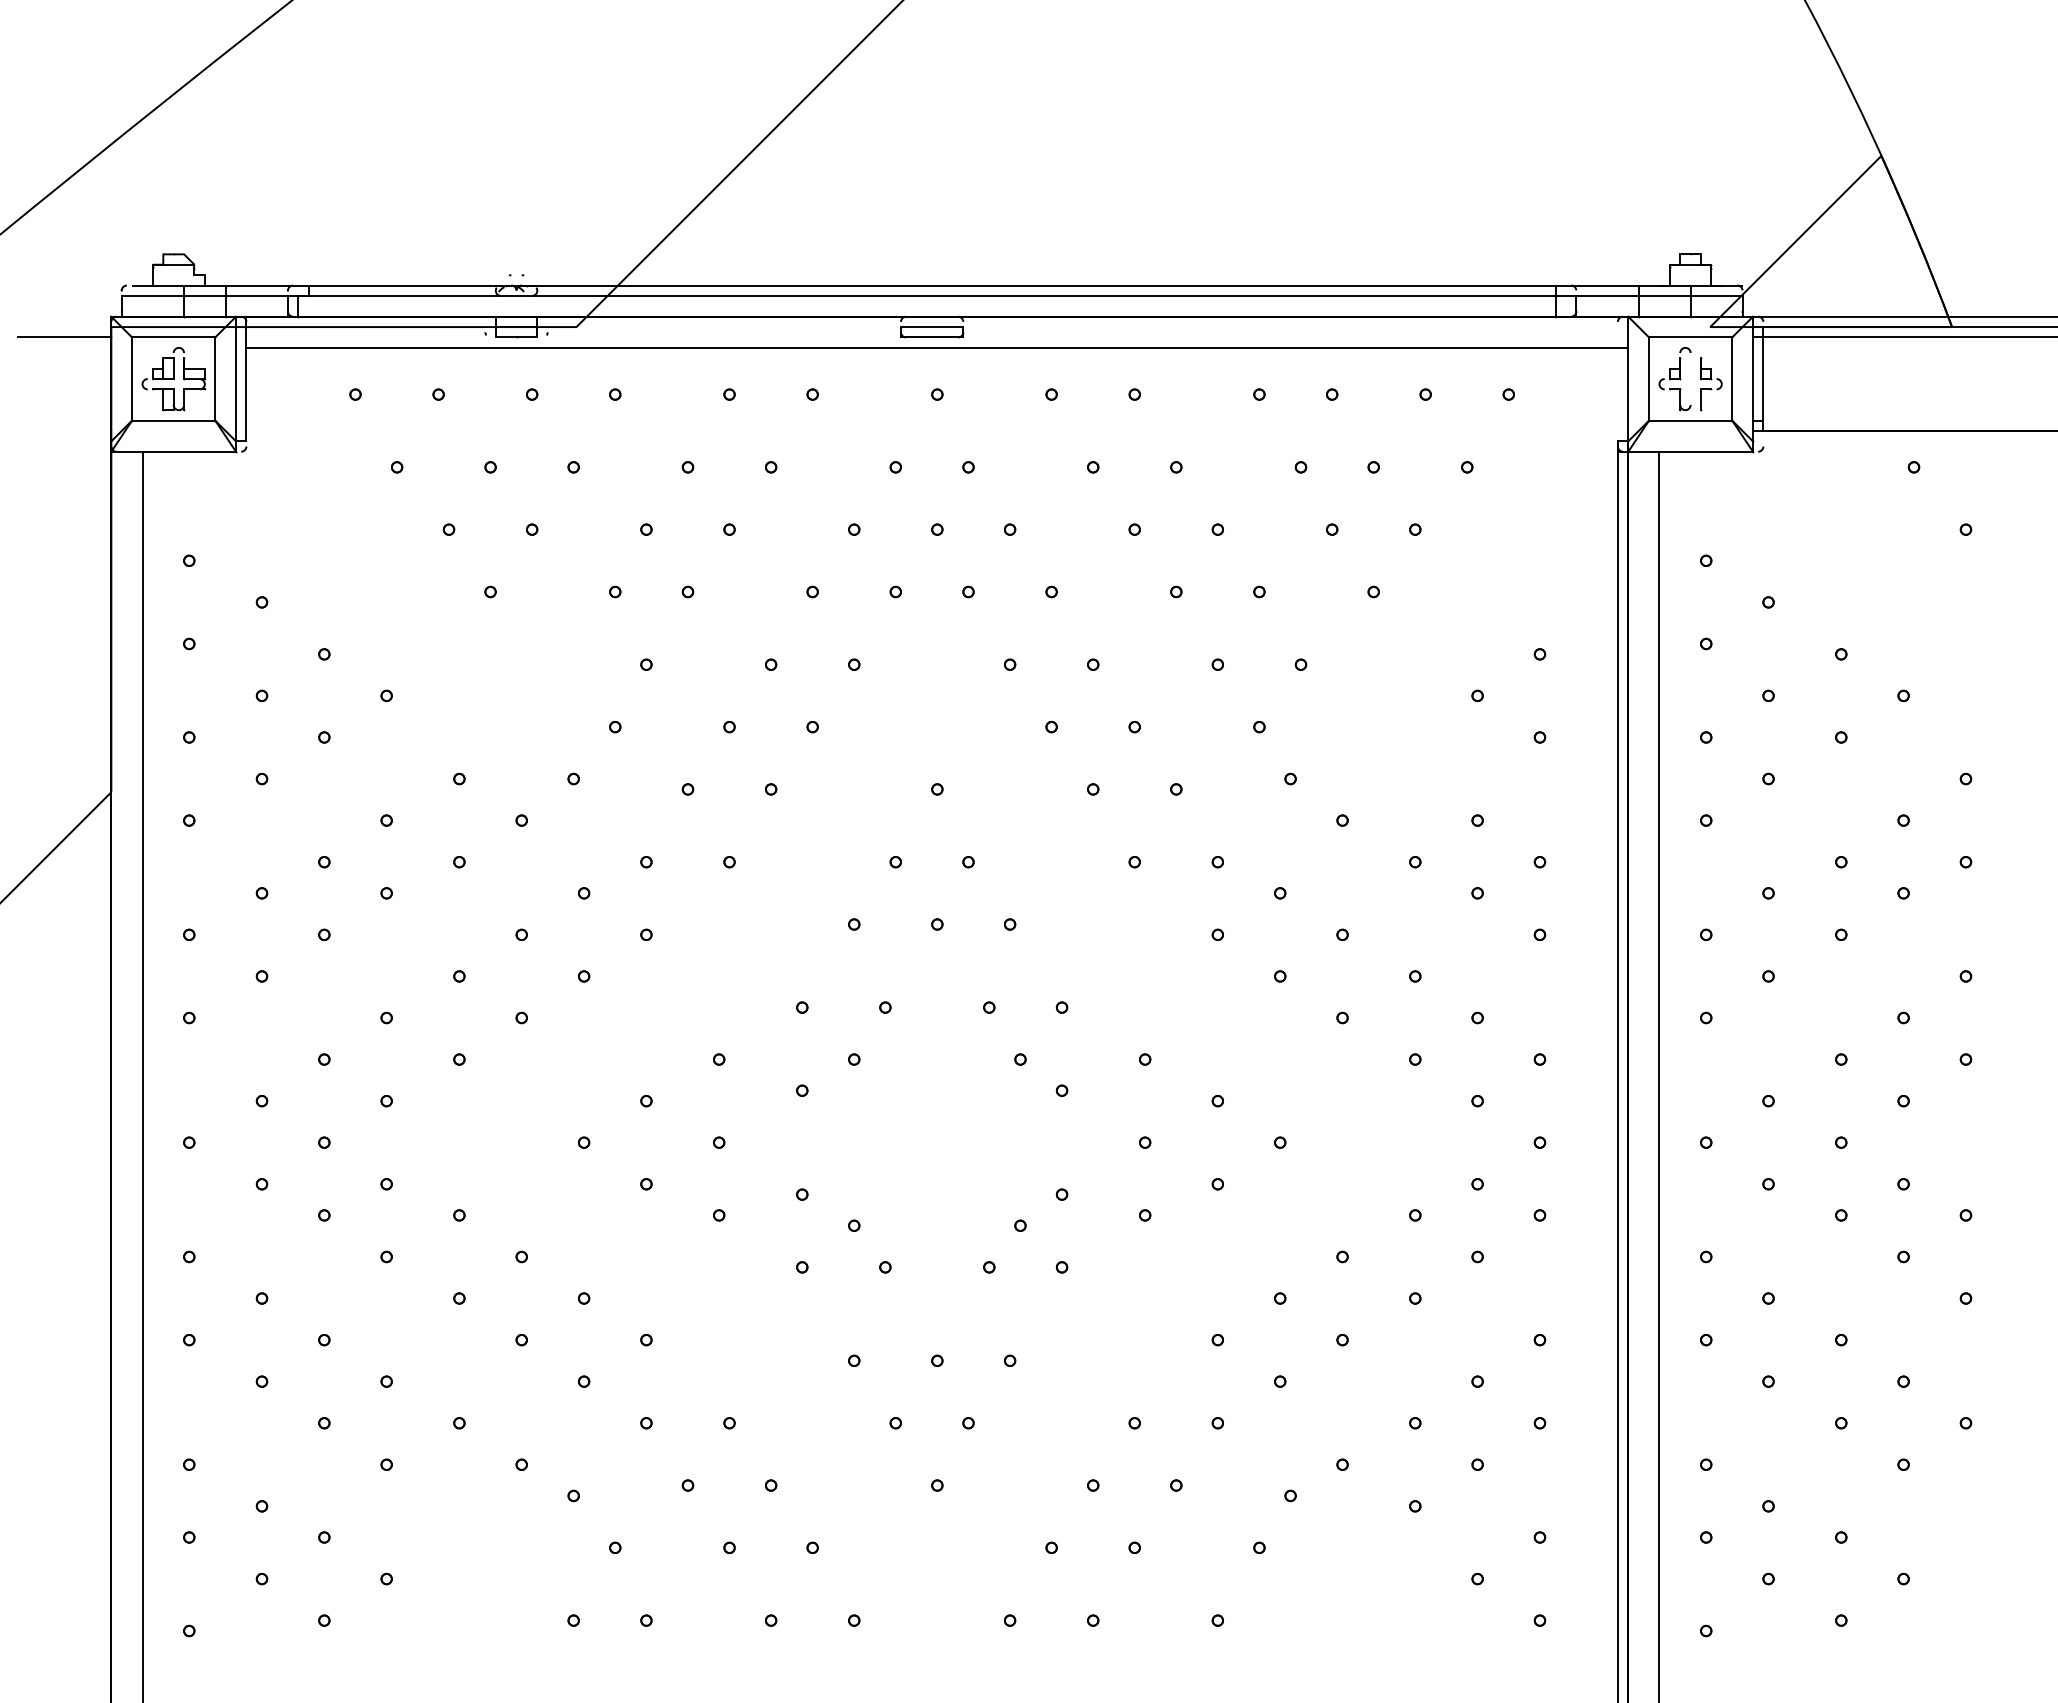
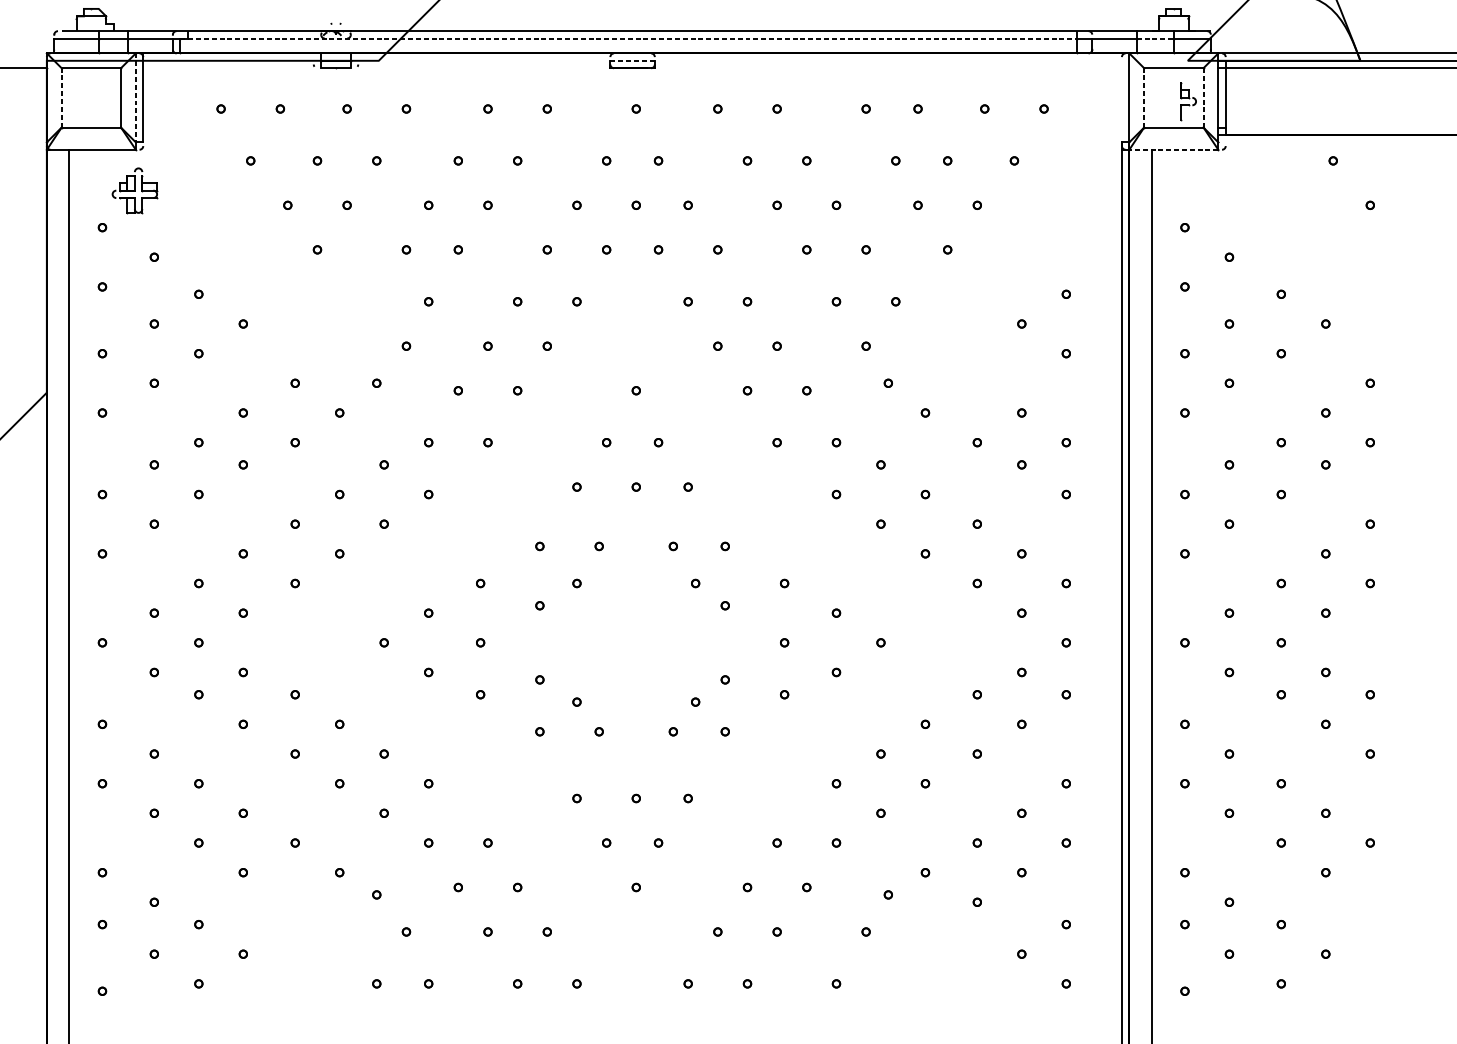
line: (926, 295) -> (628, 38), solid -> dashed
line: (1664, 295) -> (1155, 38), solid -> dashed
line: (932, 327) -> (632, 61), solid -> dashed
line: (937, 347) -> (636, 75), removed
line: (132, 379) -> (61, 98), solid -> dashed
part: (173, 379) -> (134, 190), moved
line: (236, 379) -> (136, 98), solid -> dashed
line: (1649, 379) -> (1144, 98), solid -> dashed
part: (1674, 379) -> (1162, 98), removed
line: (1732, 379) -> (1203, 98), solid -> dashed
line: (1690, 451) -> (1173, 149), solid -> dashed

